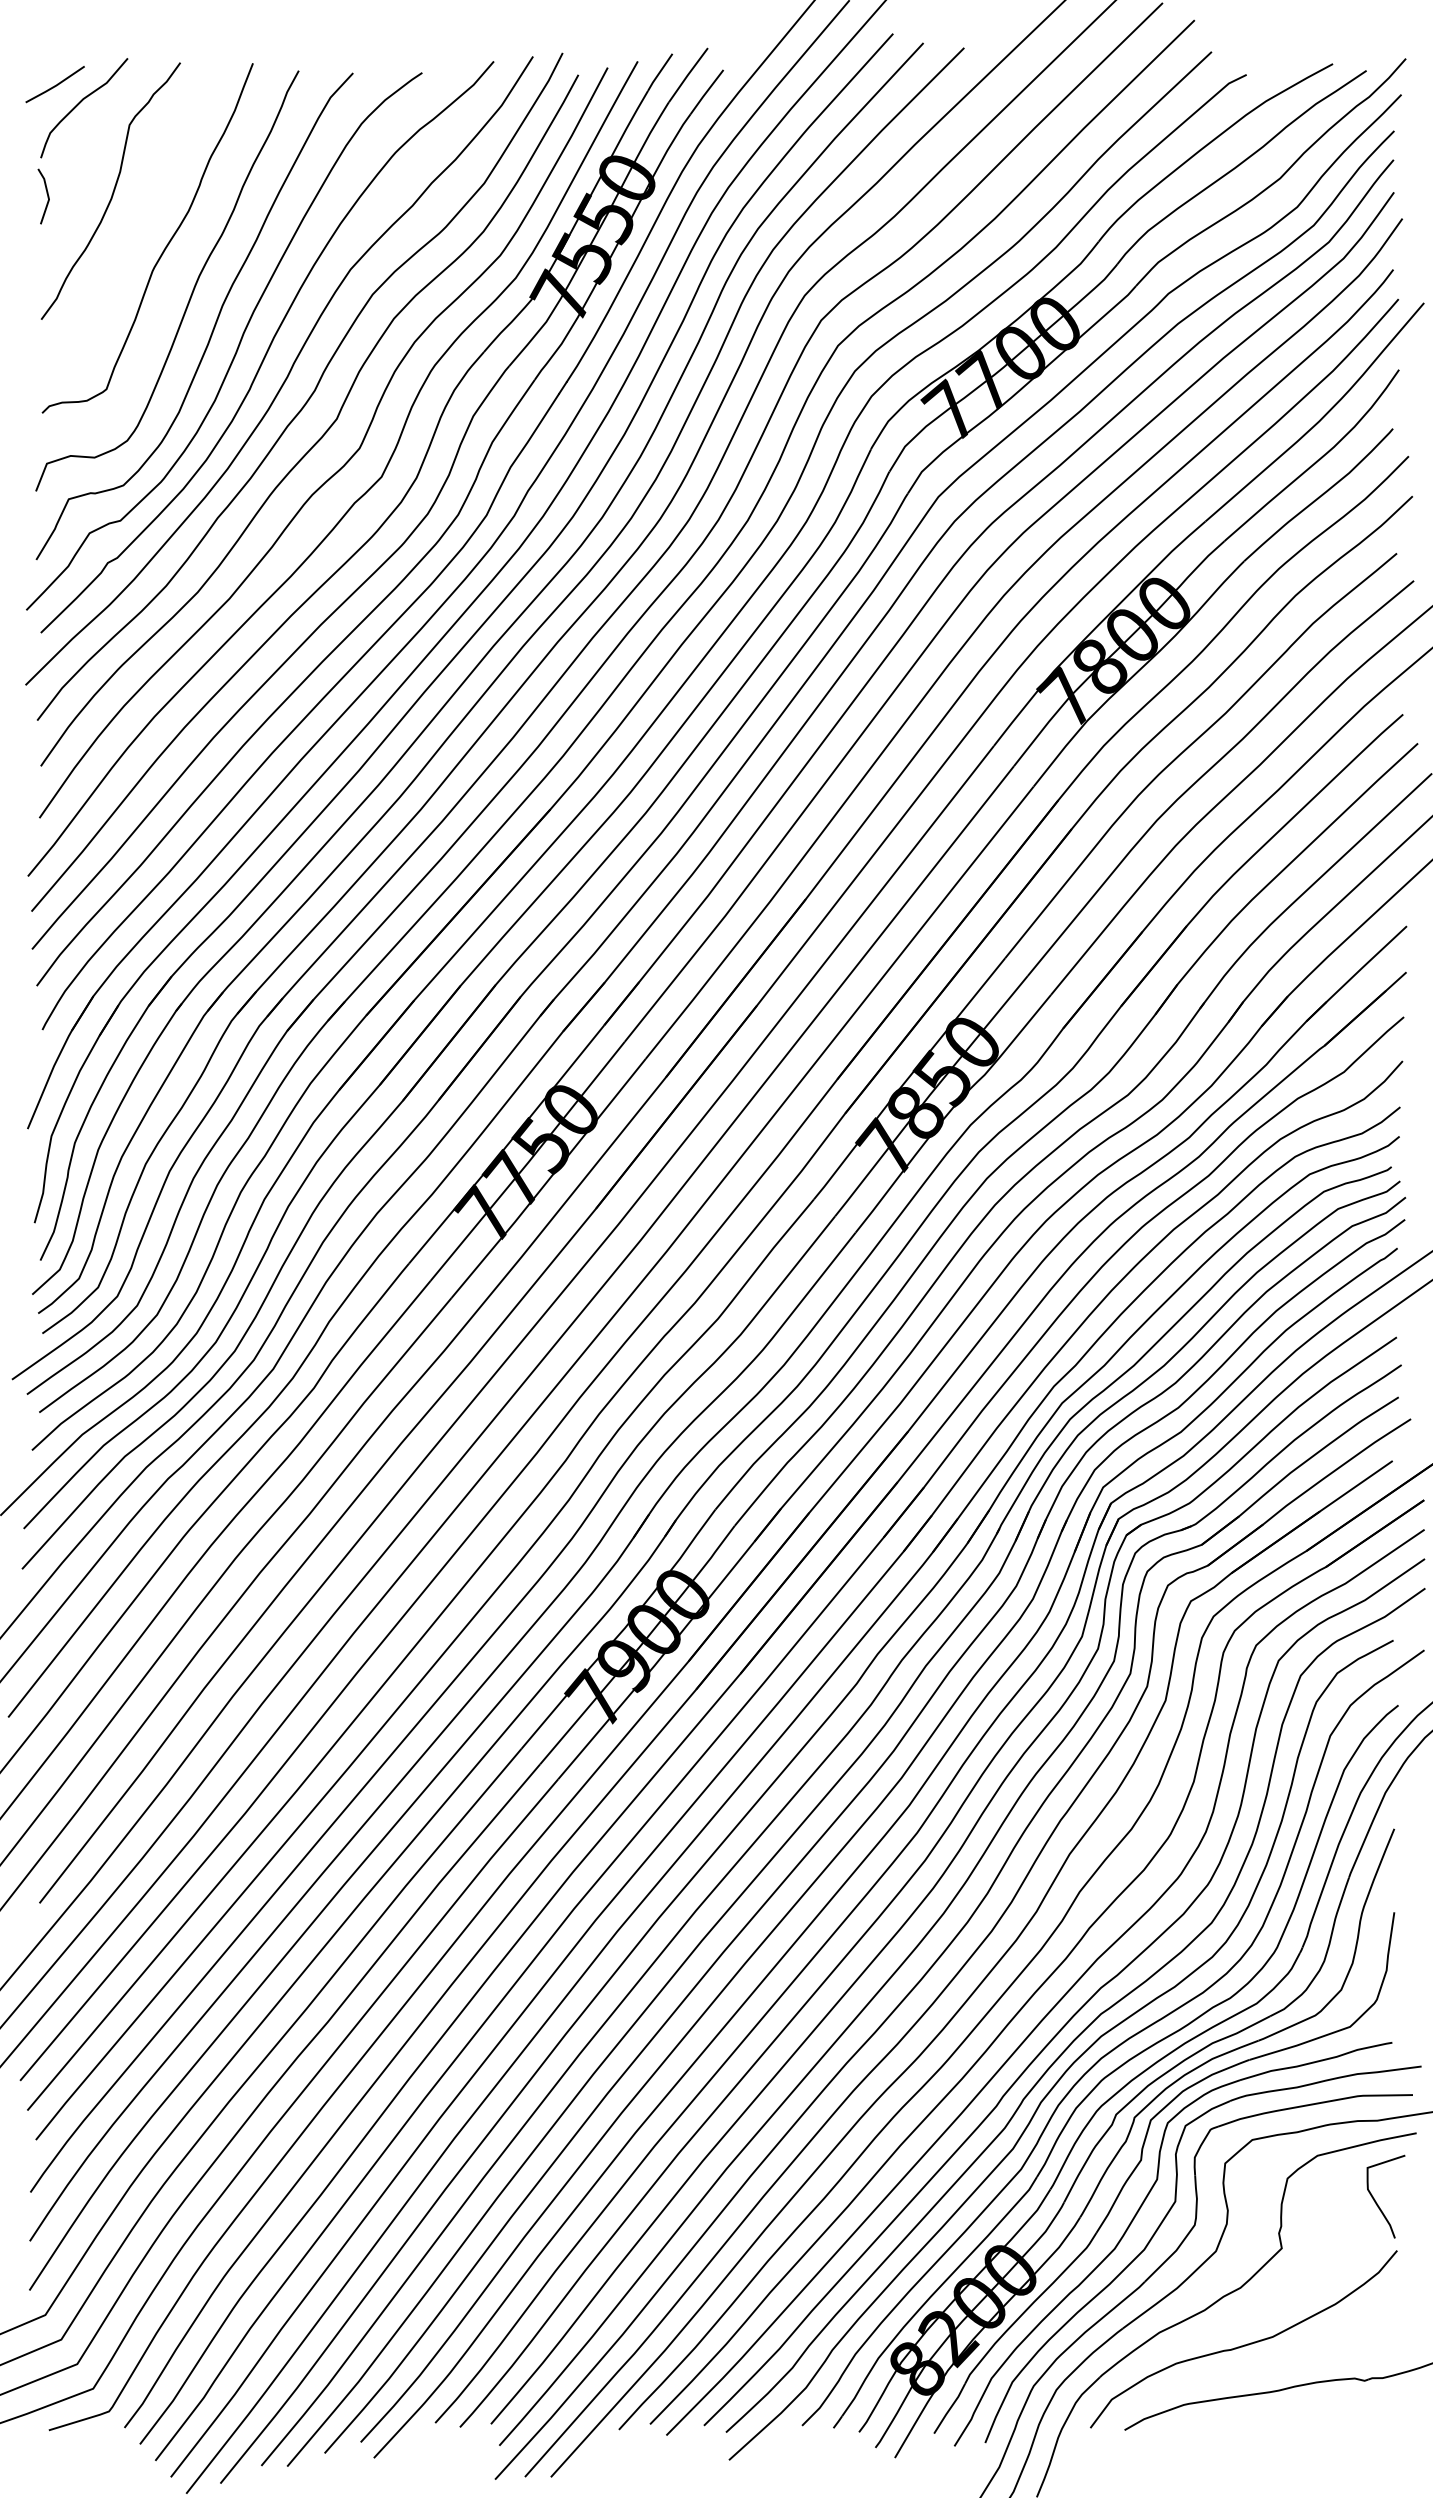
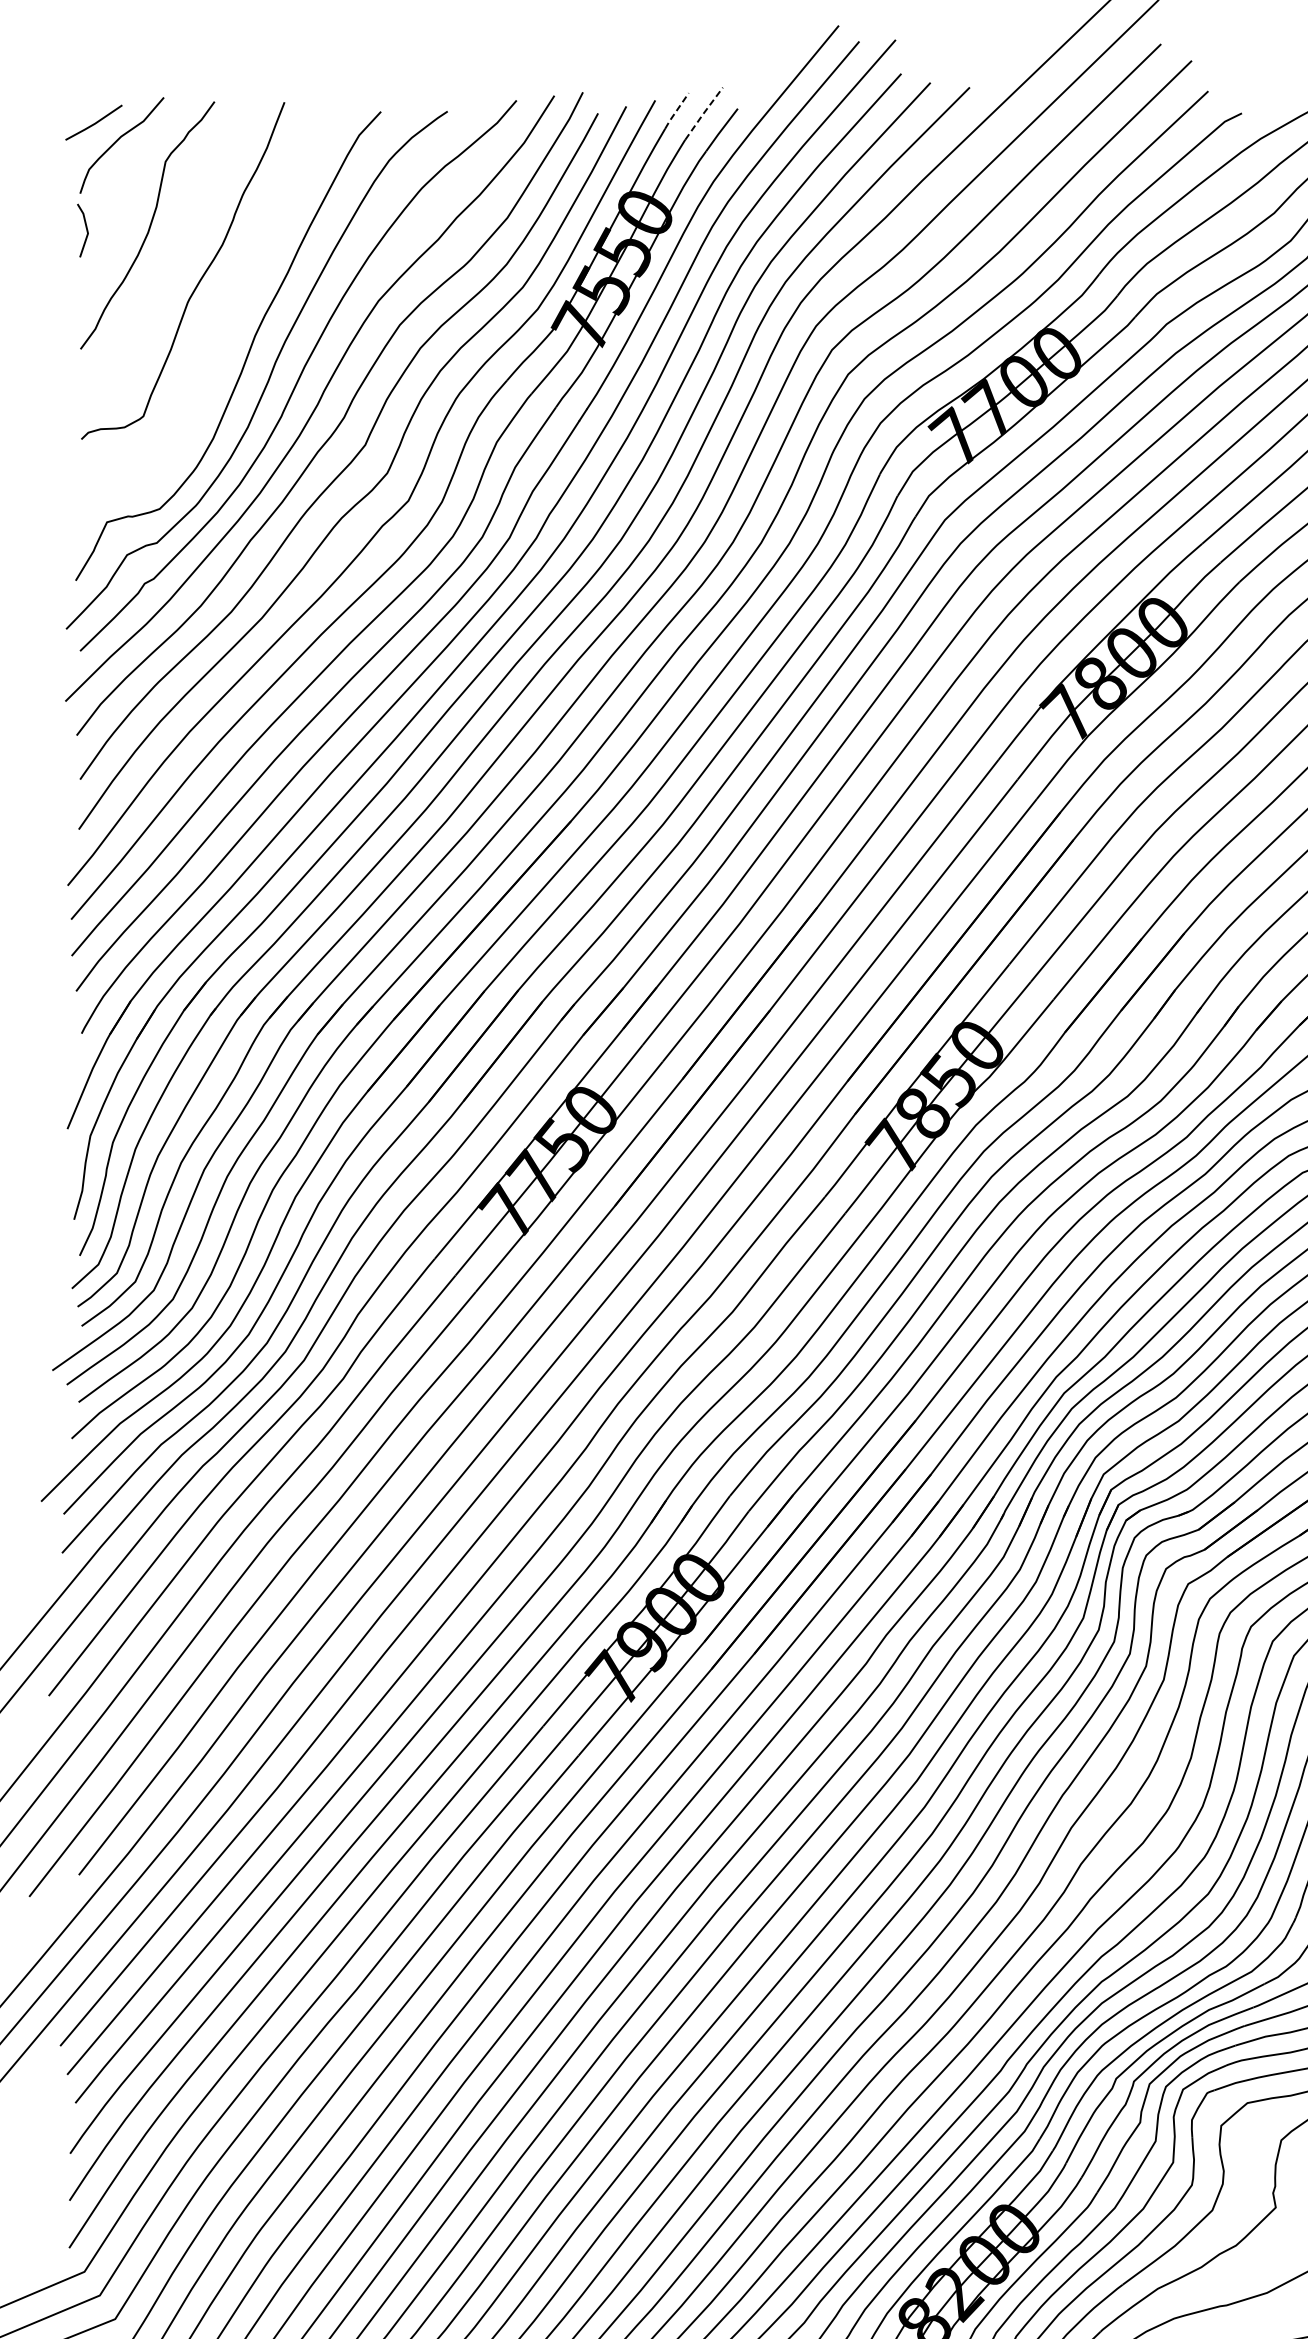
line: (659, 72) -> (676, 111), solid -> dashed
line: (687, 75) -> (703, 114), solid -> dashed
curve: (192, 289) -> (226, 320), removed

